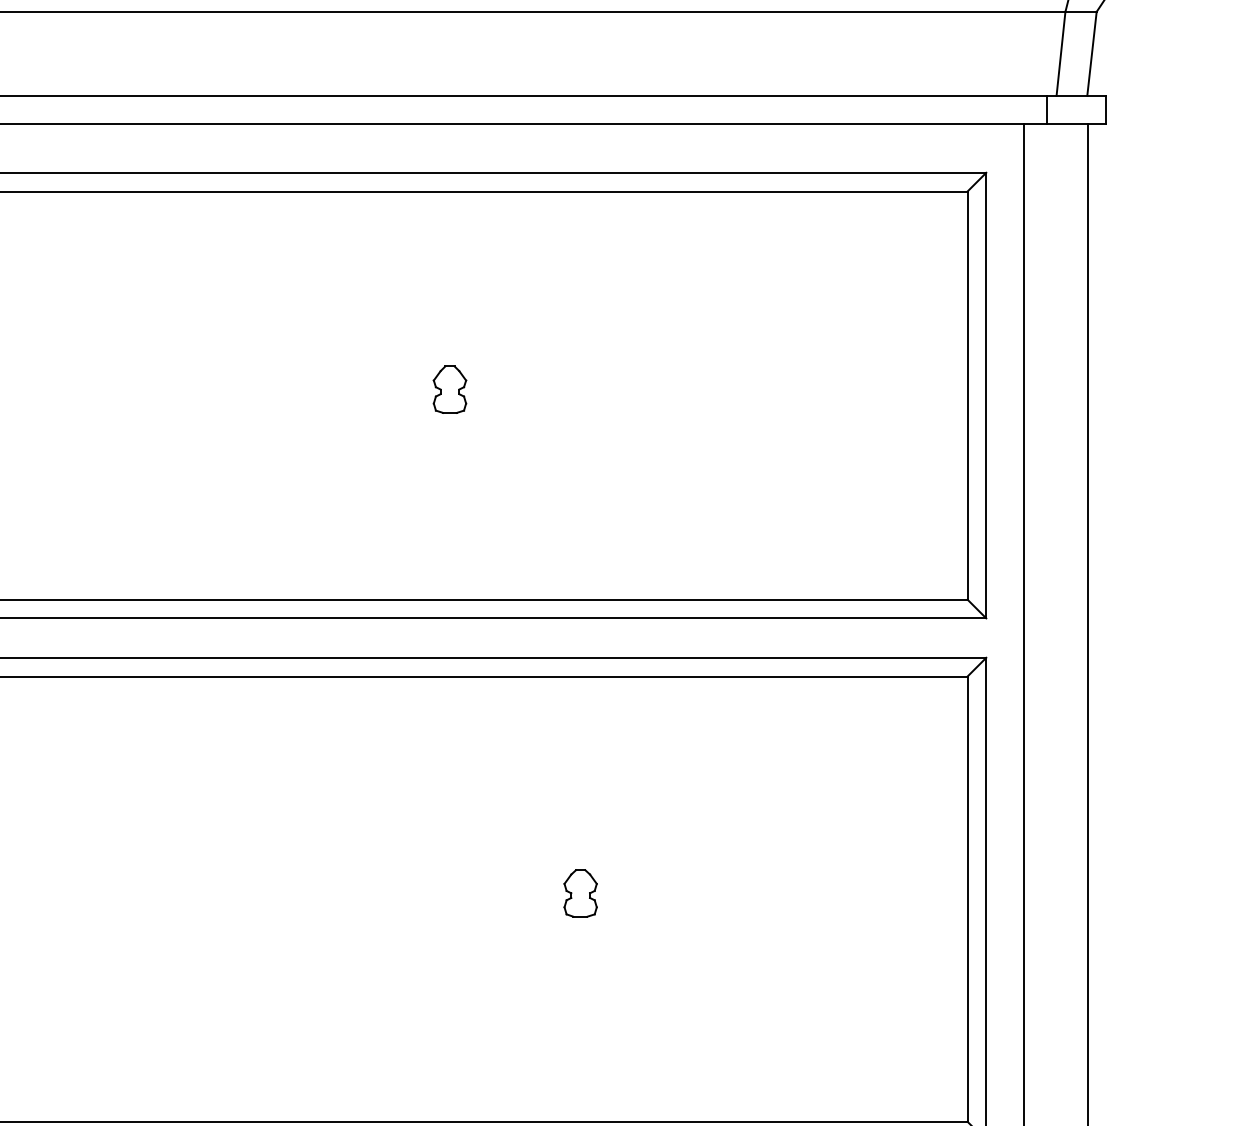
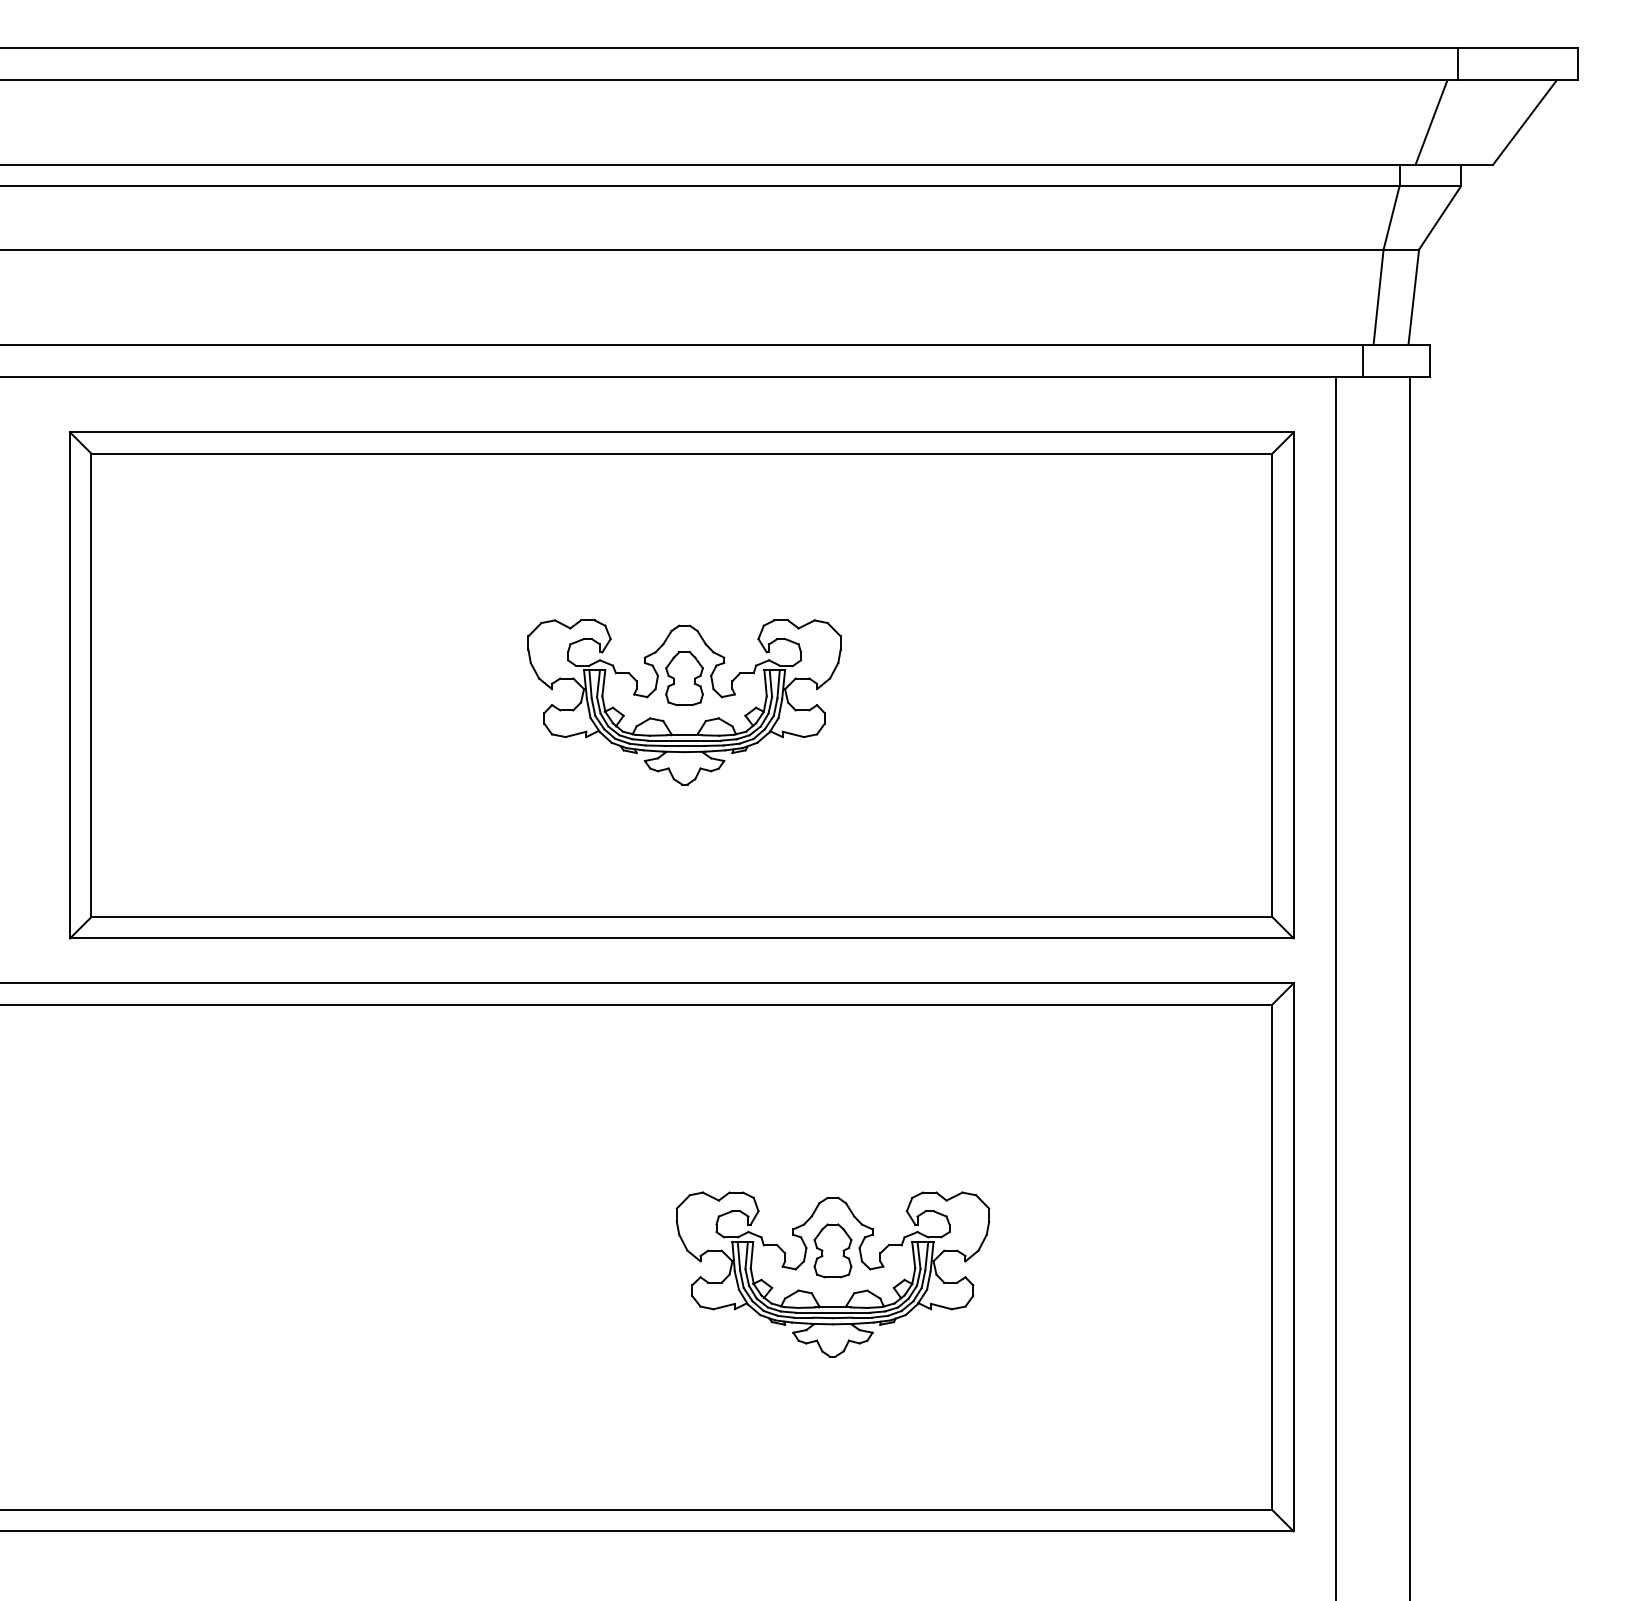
part: (449, 410) -> (684, 702), added
part: (580, 914) -> (832, 1274), added

